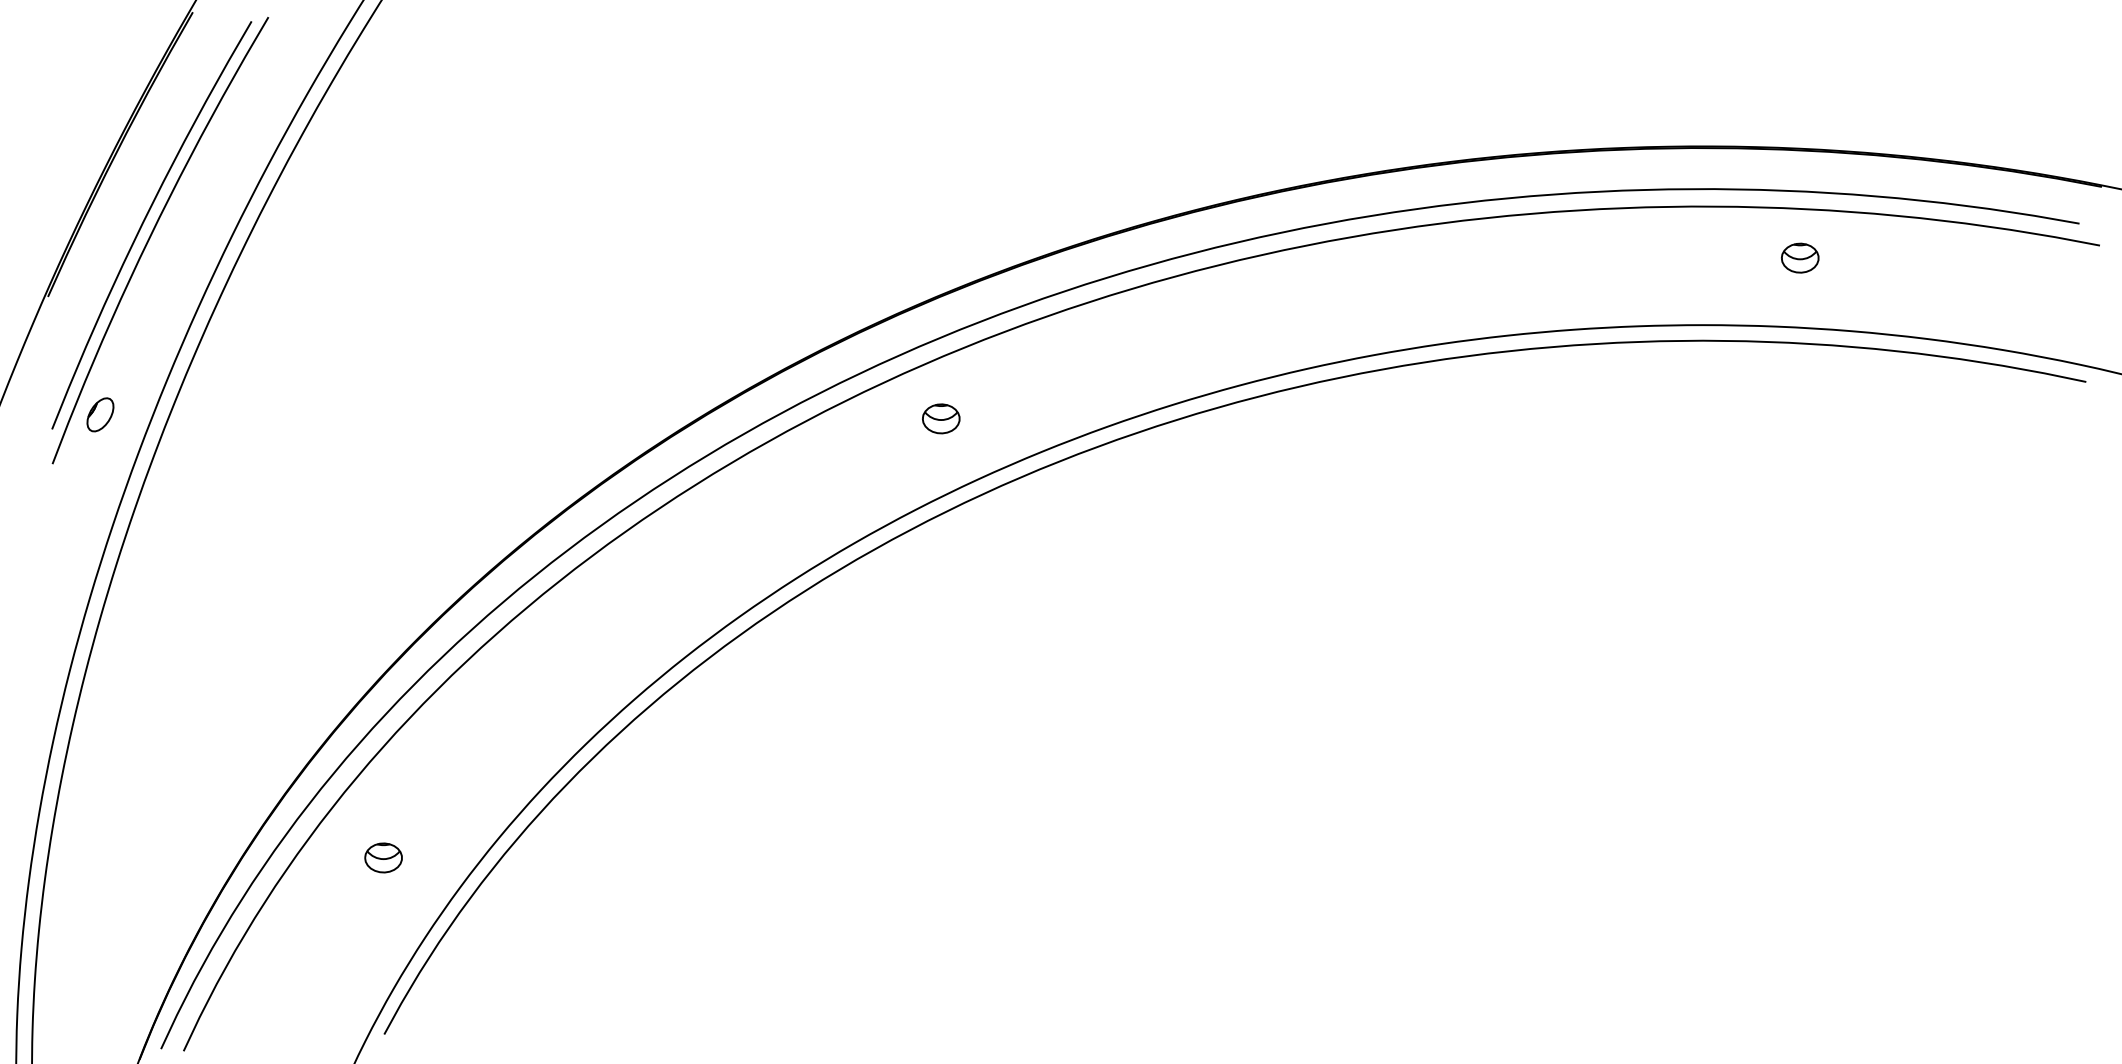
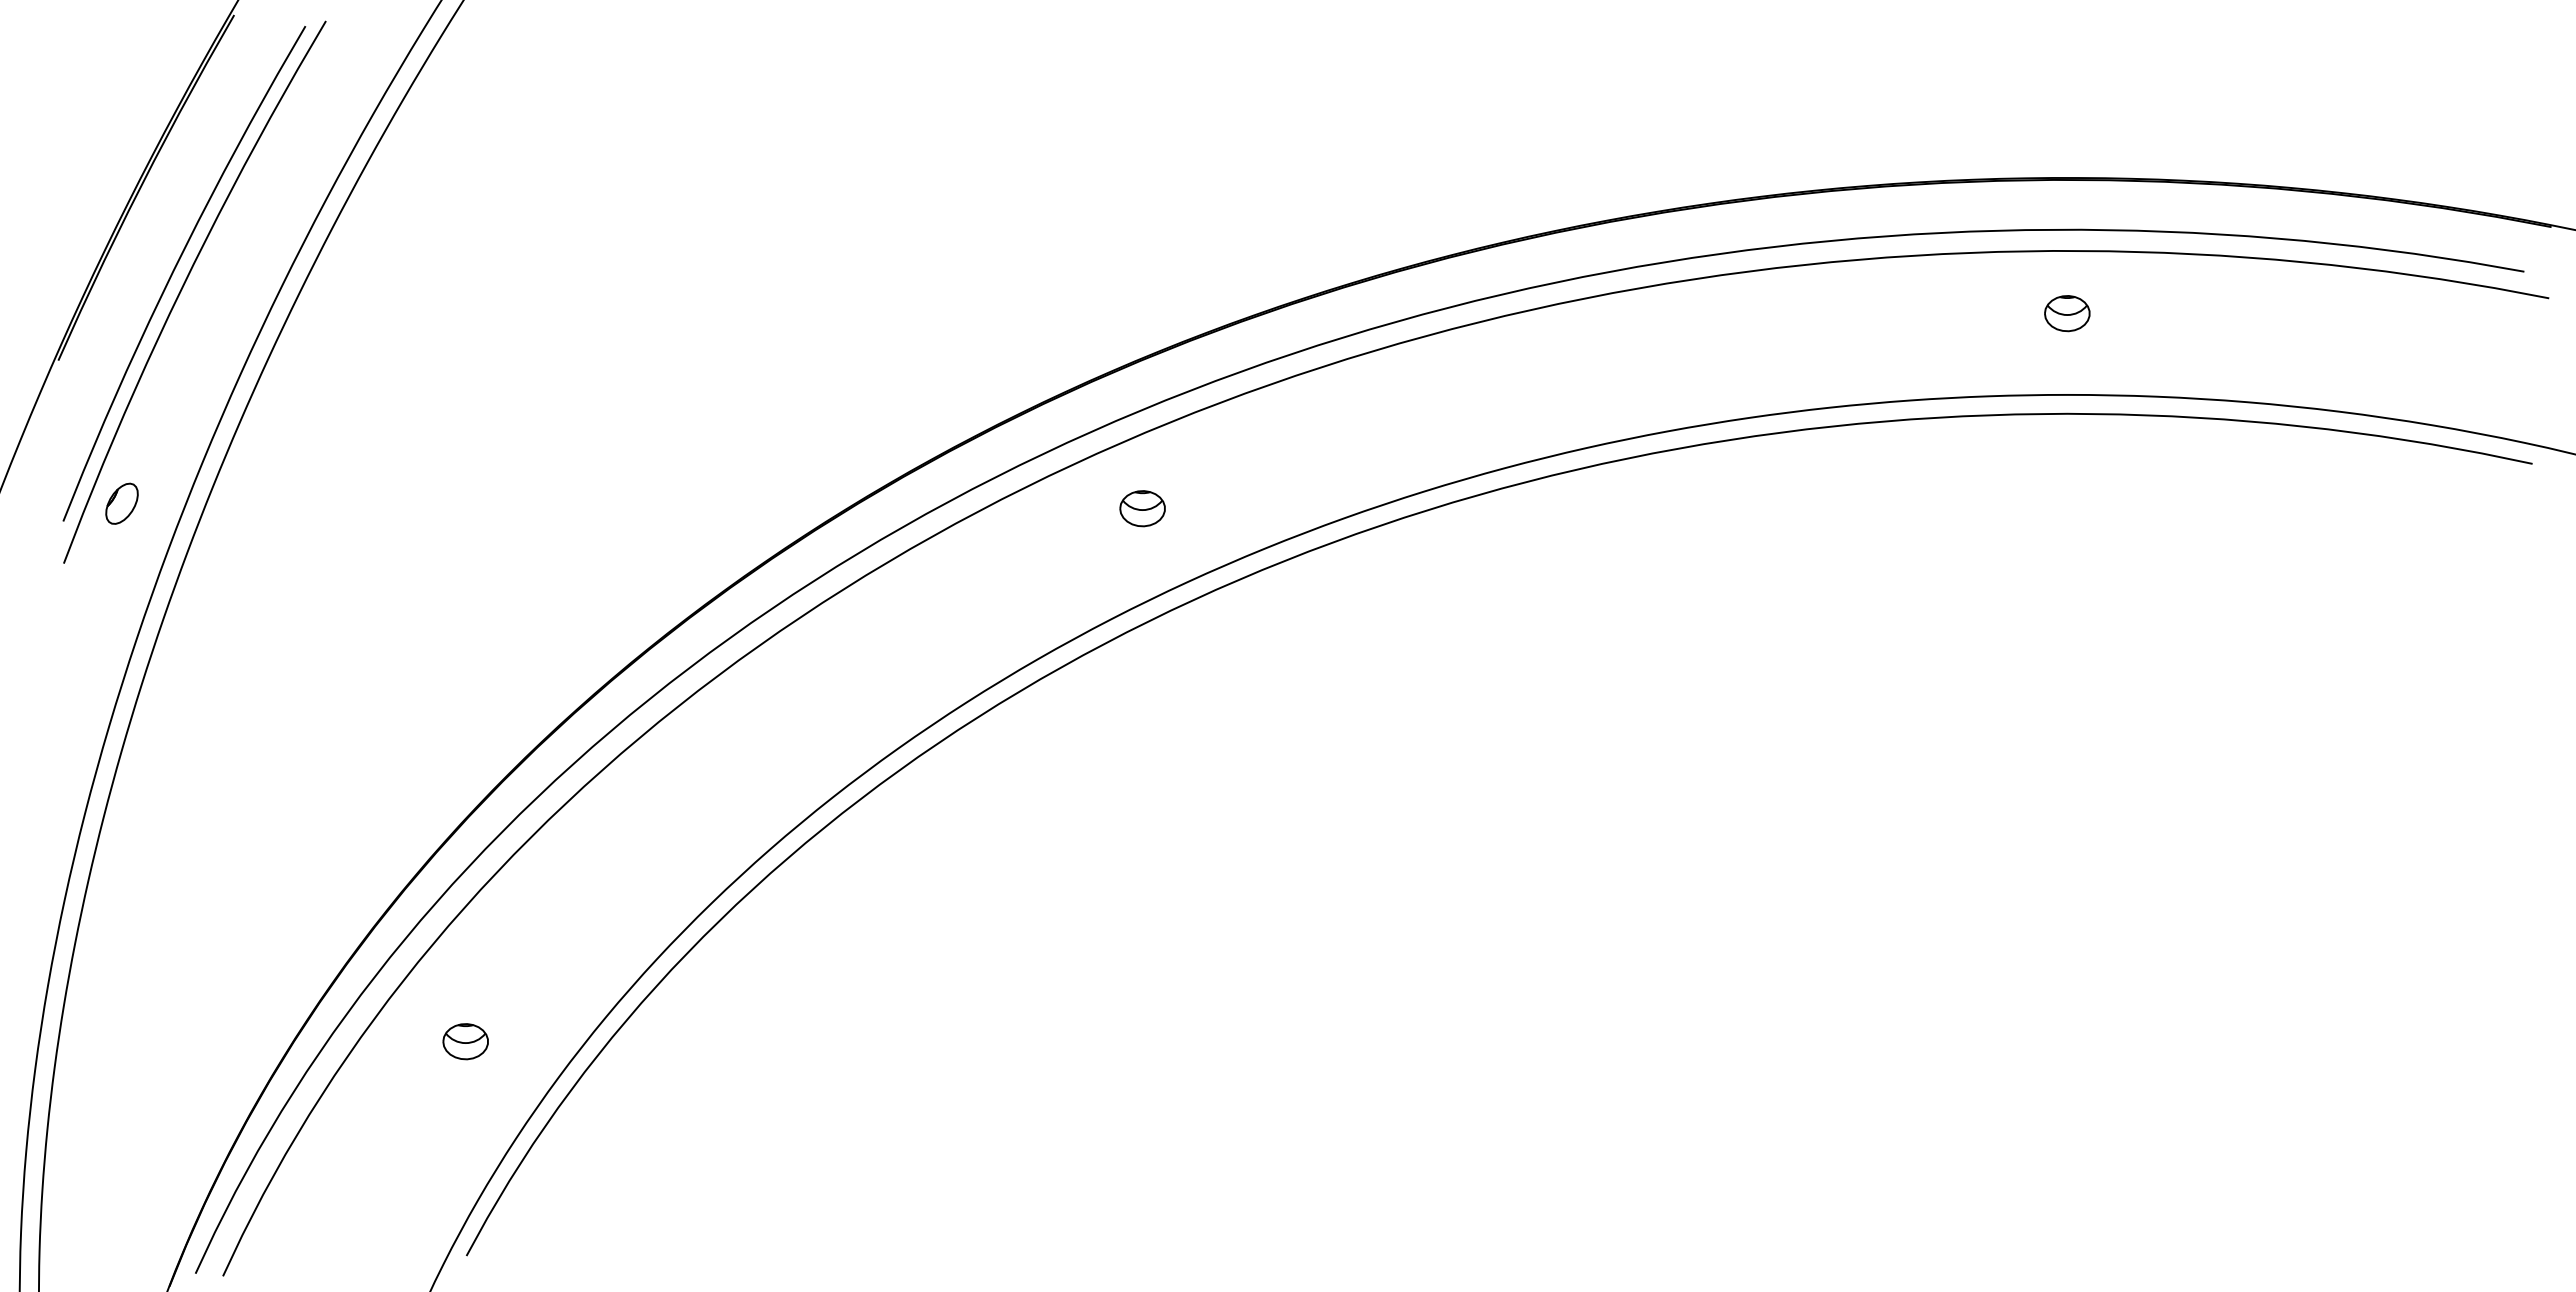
part: (1800, 258) -> (2067, 313), moved

